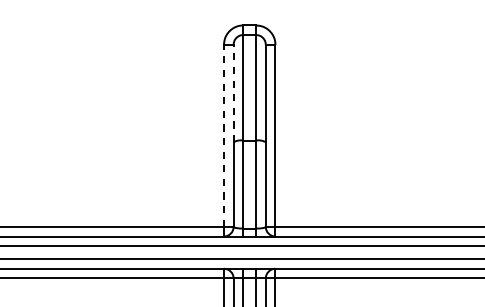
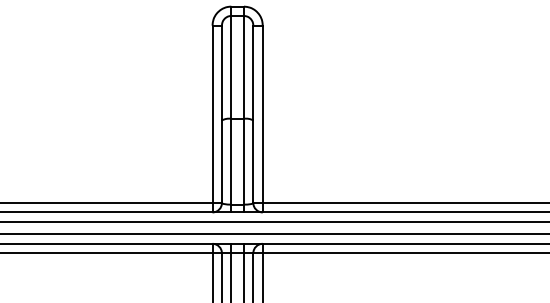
line: (233, 93) -> (221, 72), dashed -> solid
line: (223, 136) -> (212, 114), dashed -> solid

